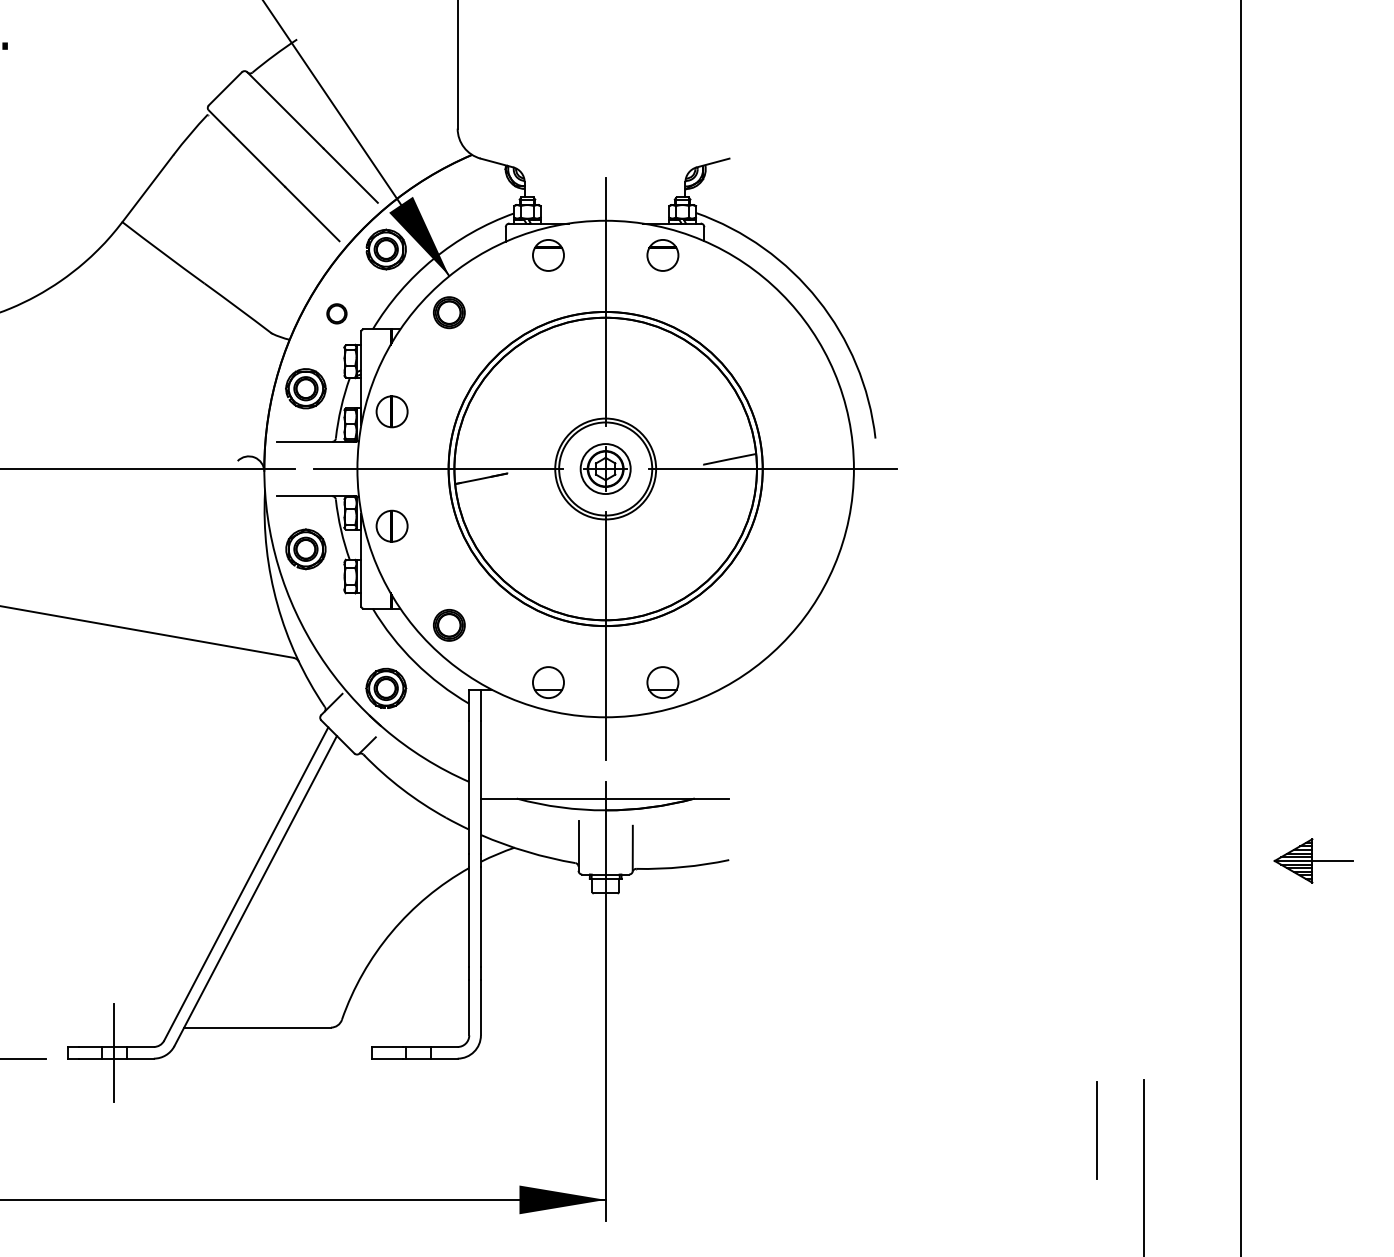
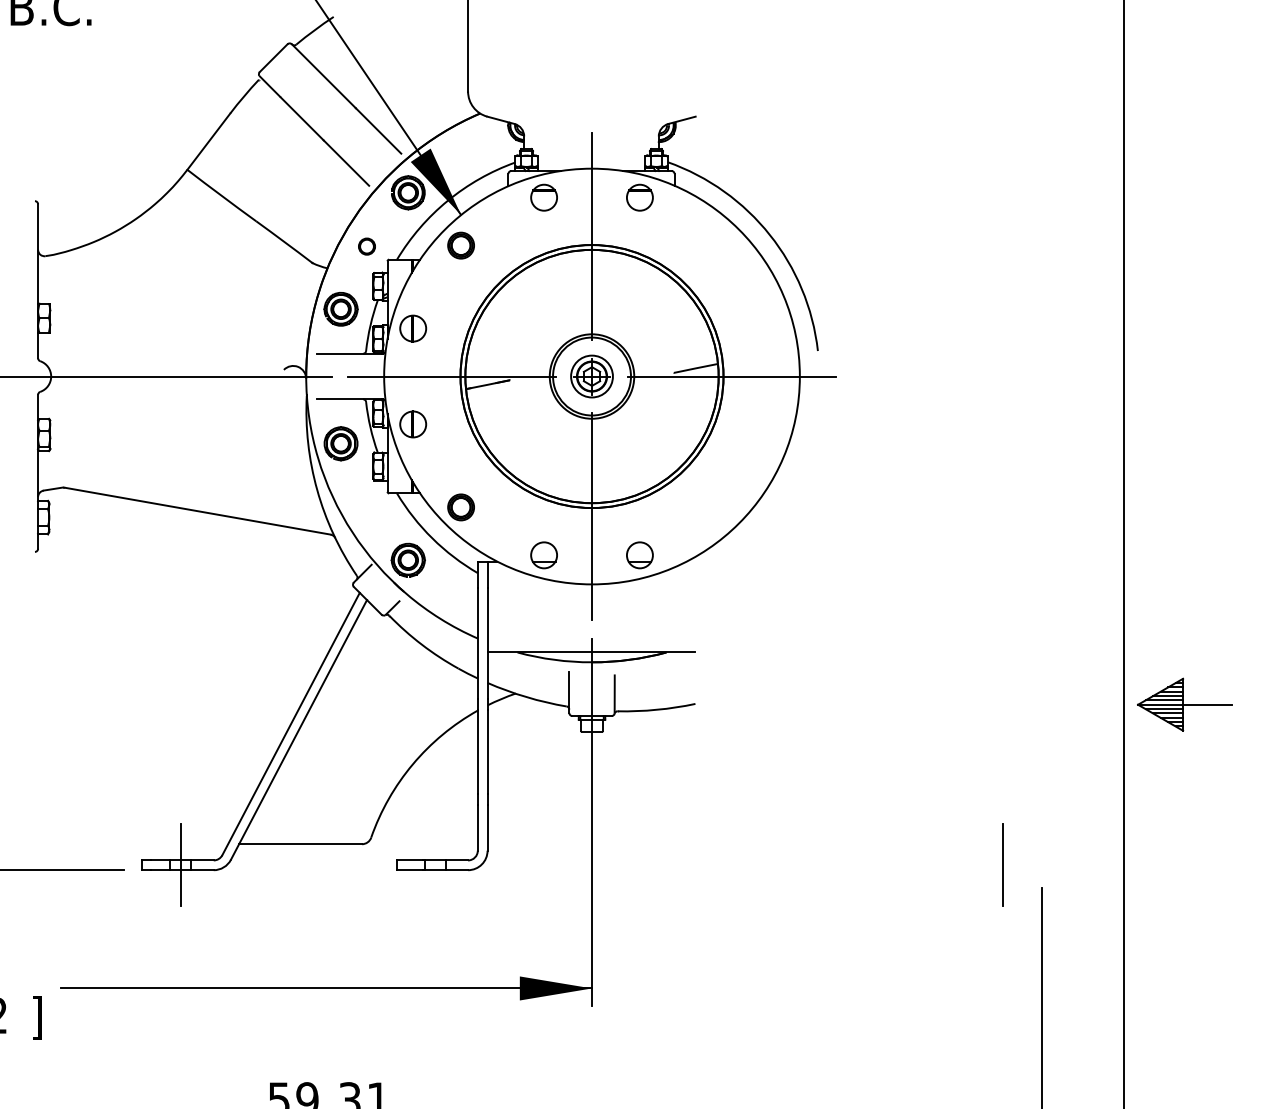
part: (1313, 860) -> (1184, 704), size x1.43
line: (1095, 1129) -> (1002, 864), moved

